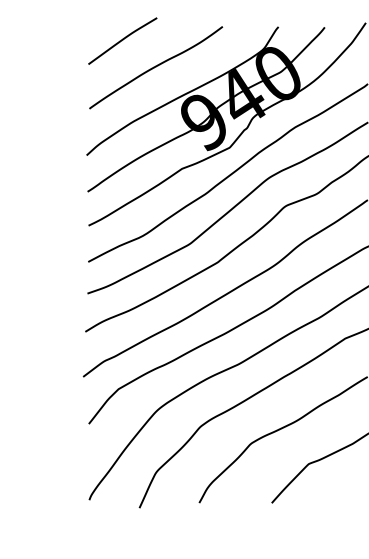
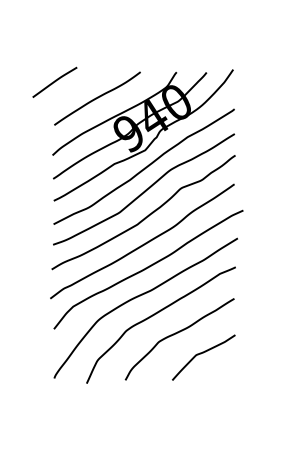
line: (122, 39) -> (54, 81), moved

